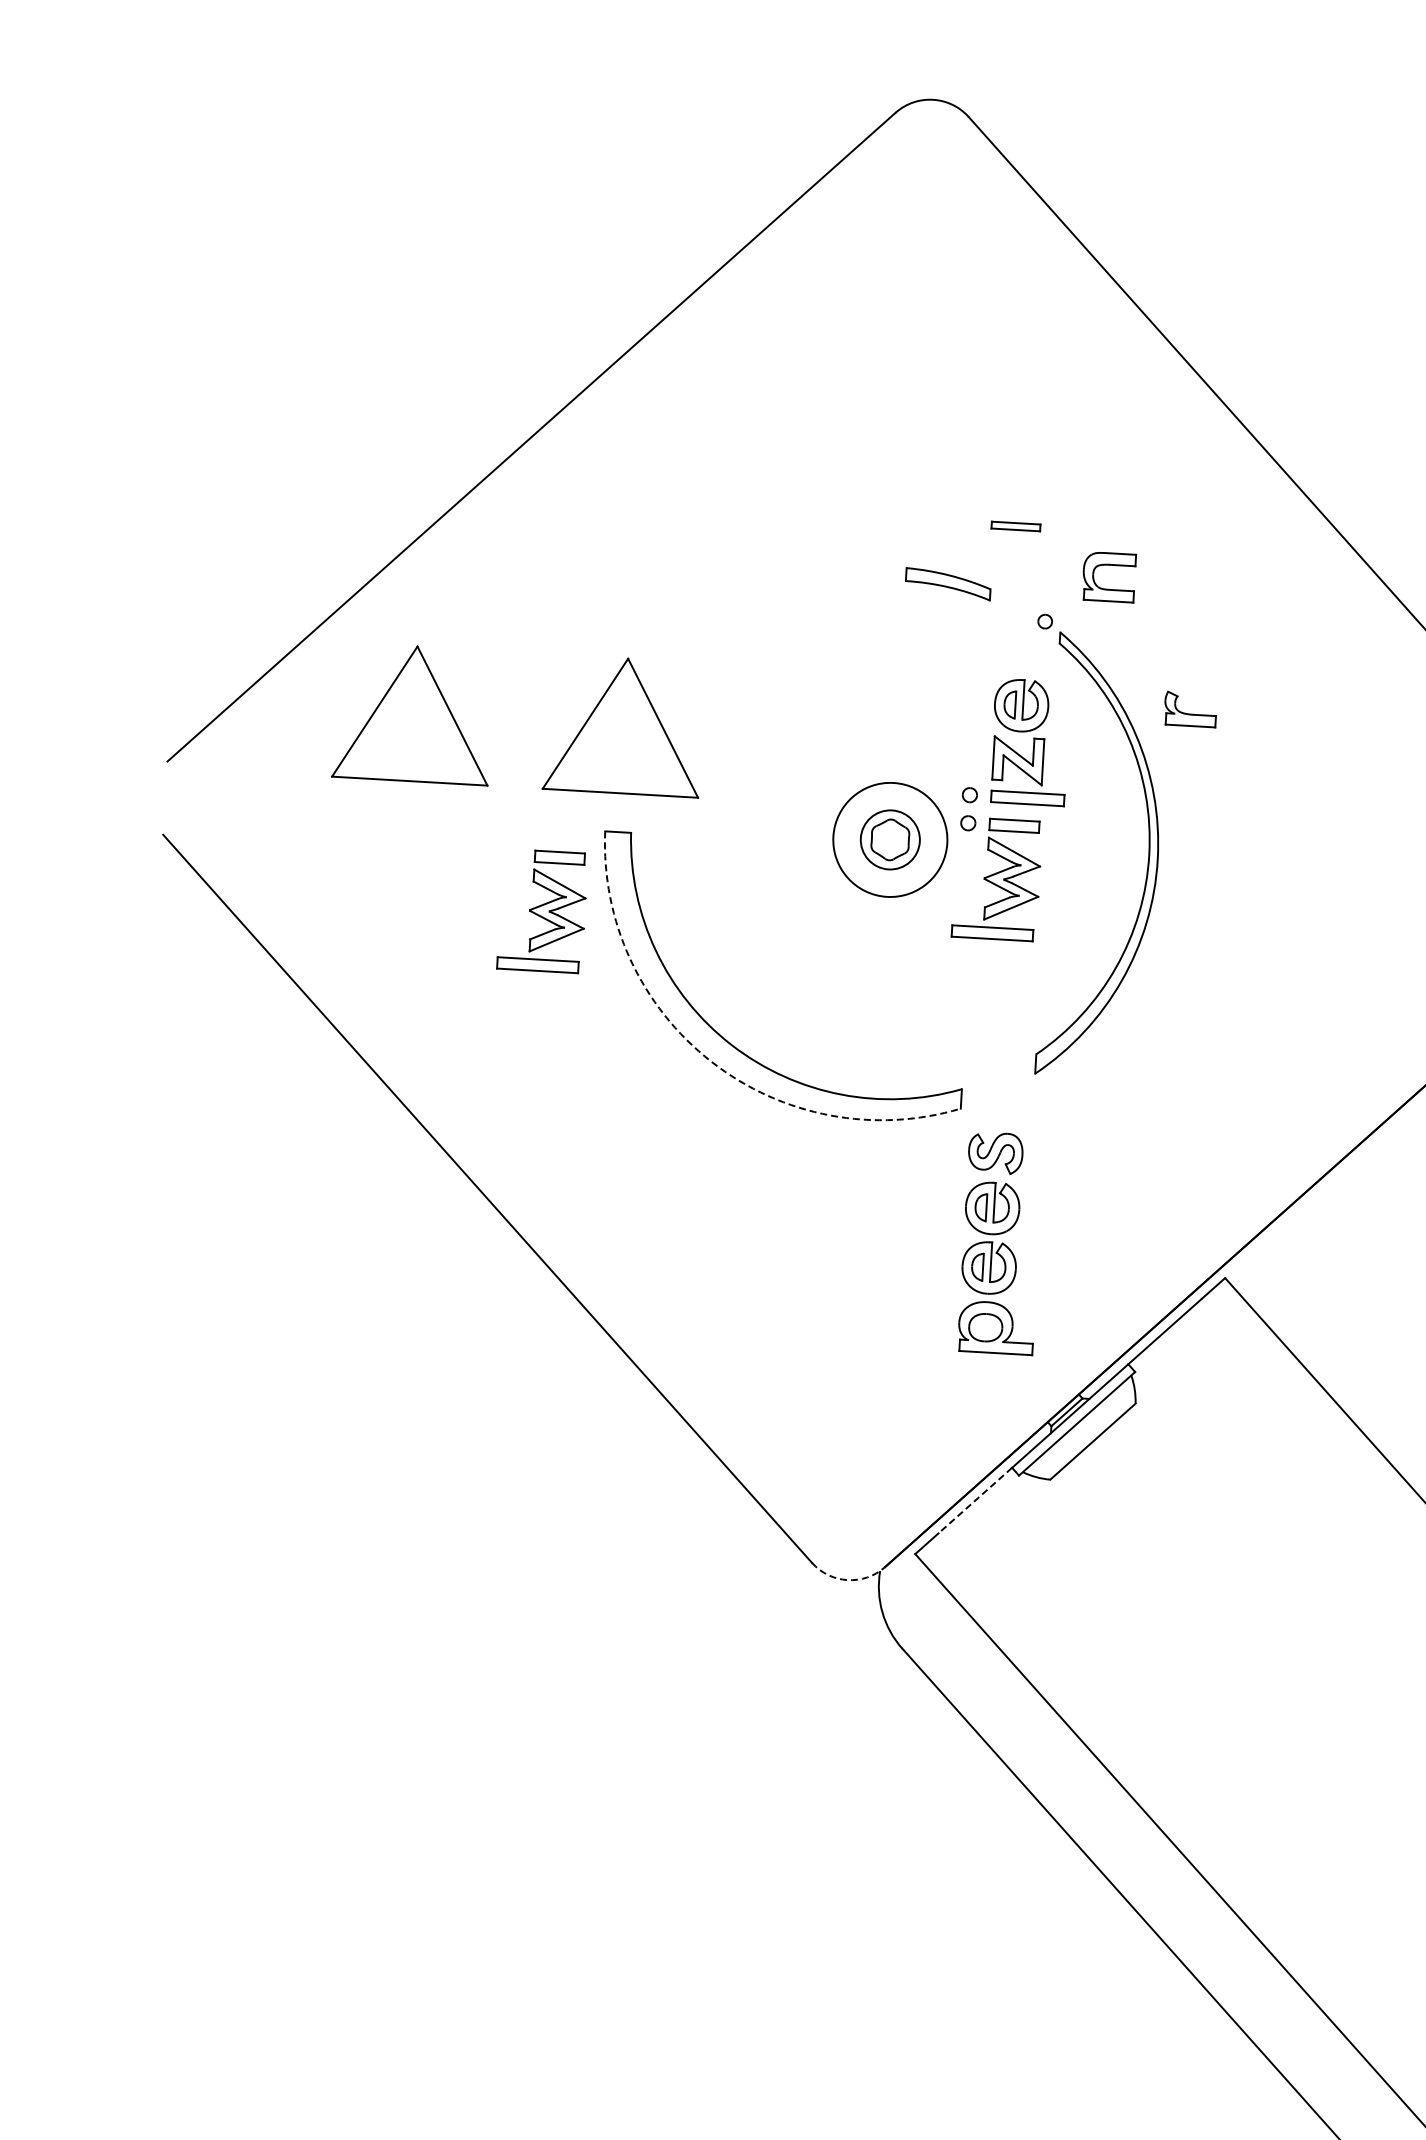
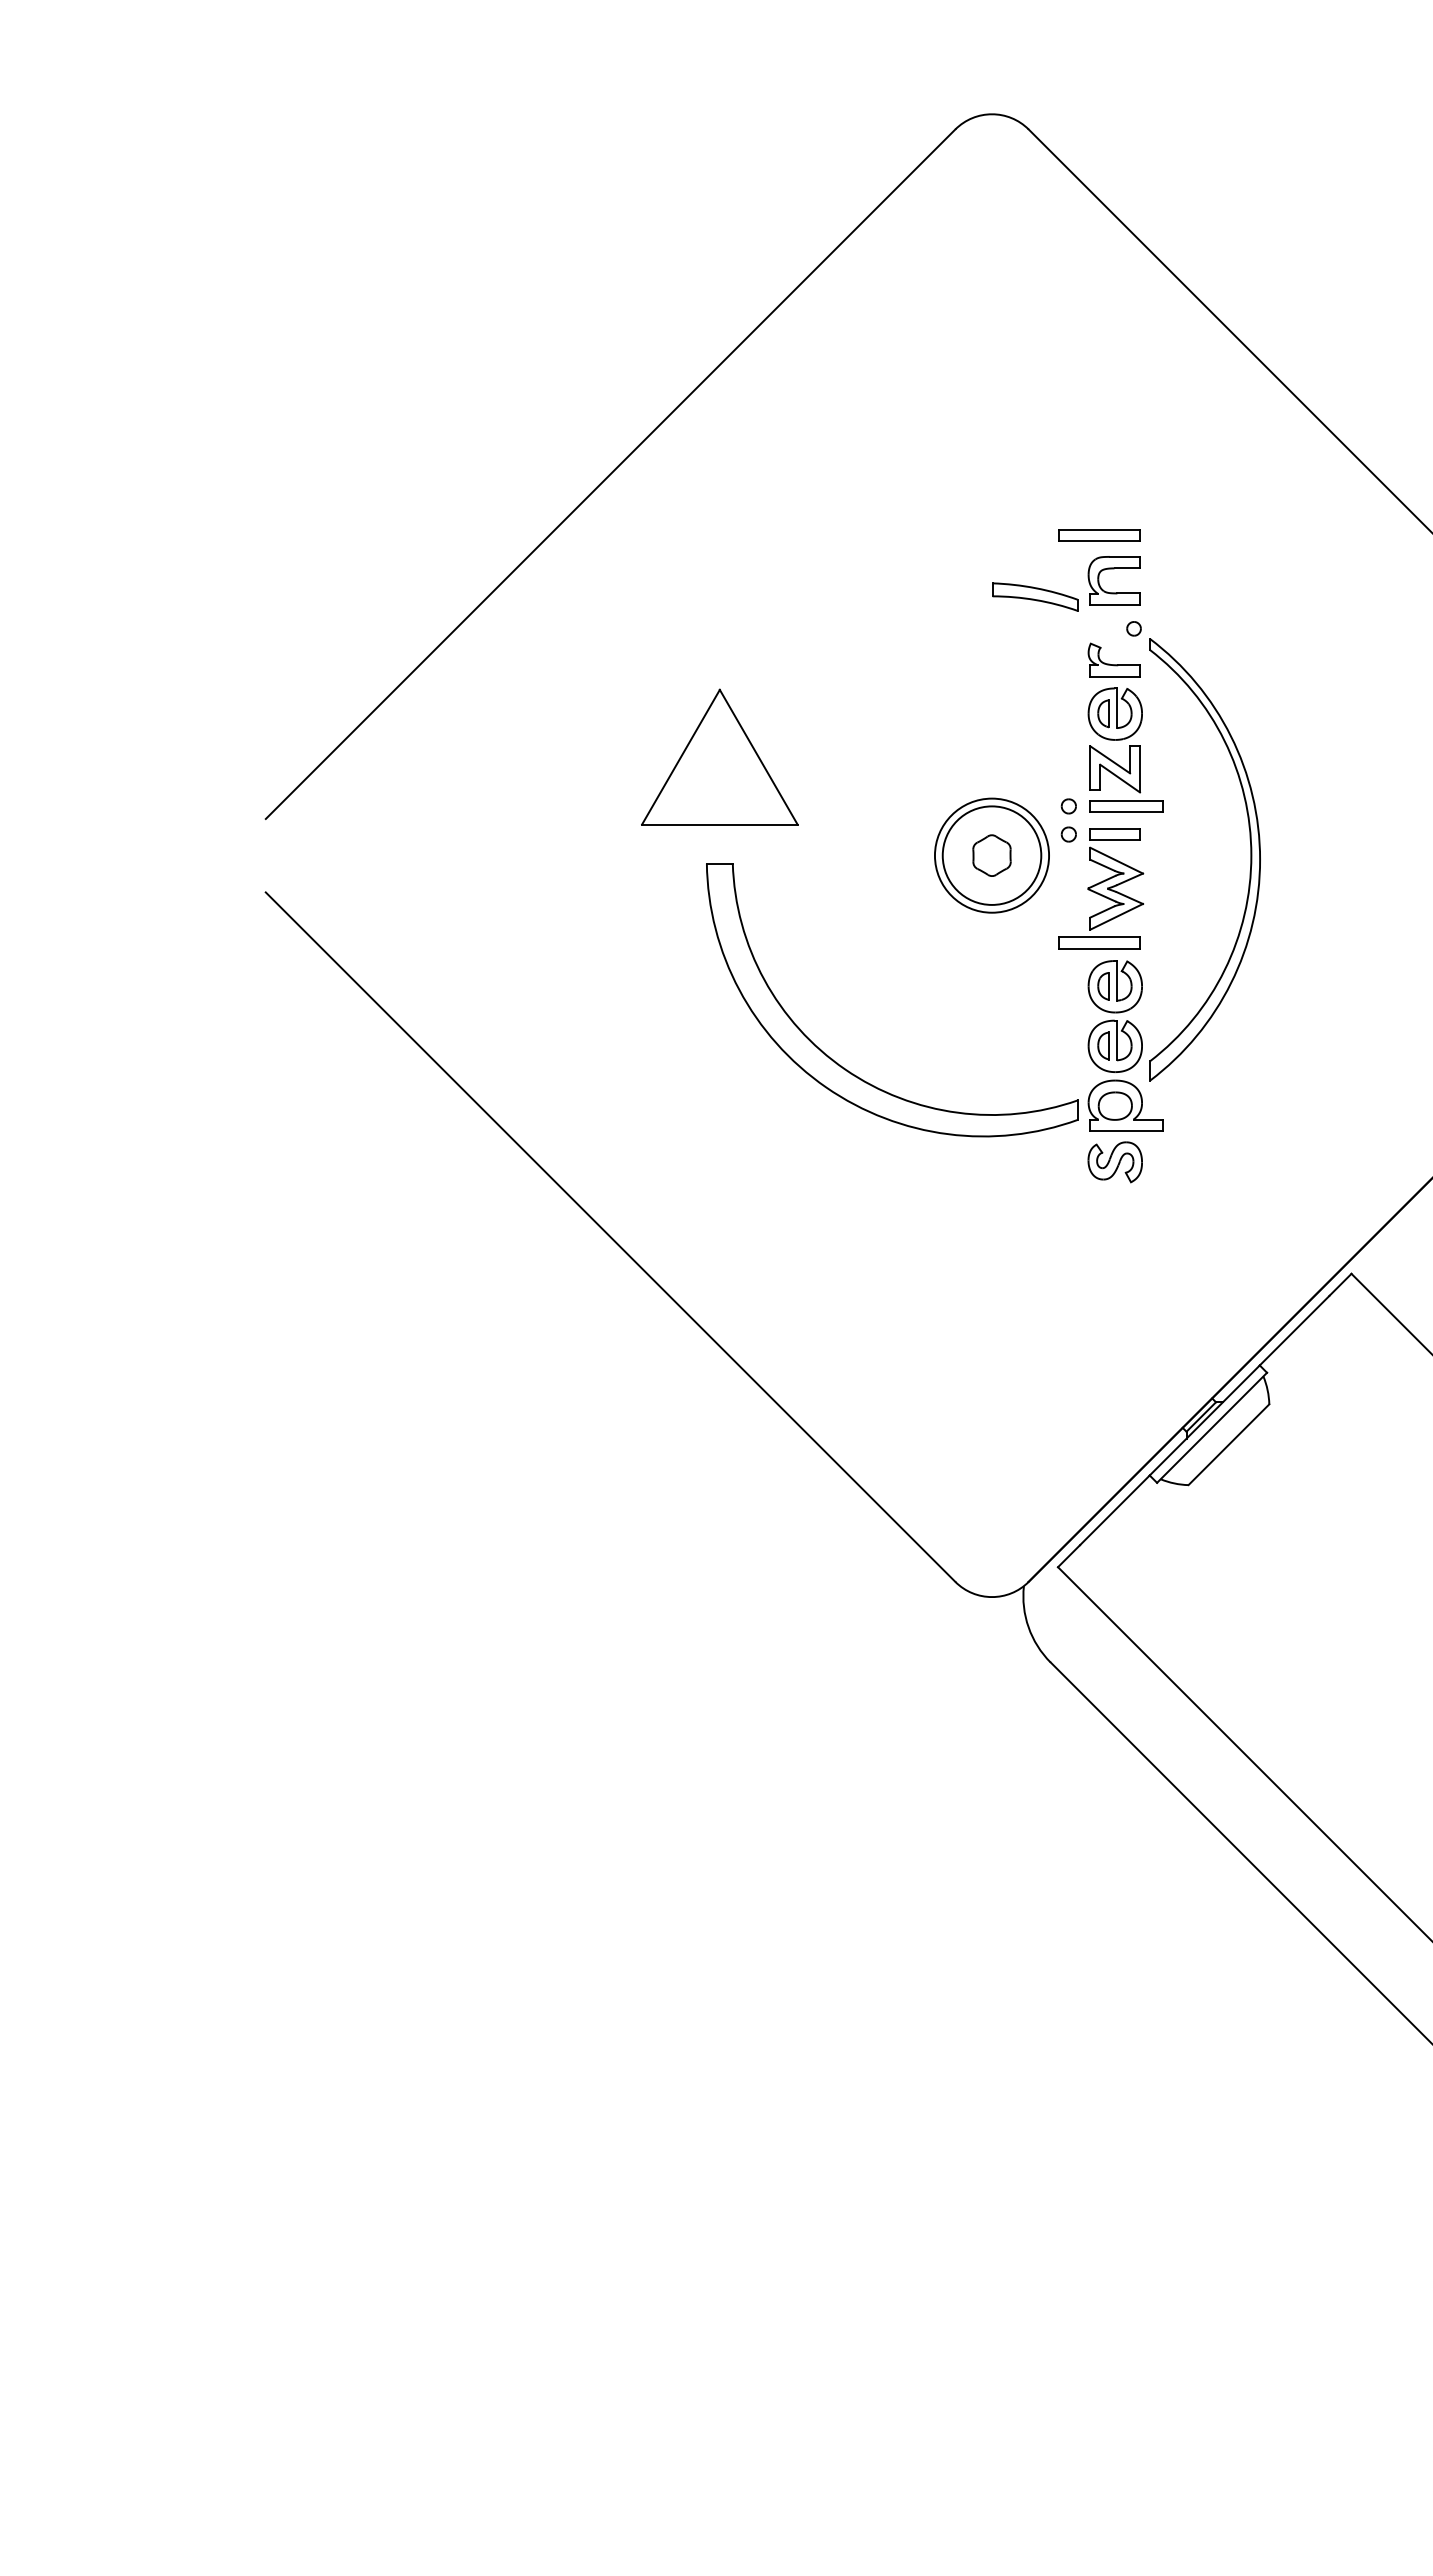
part: (1016, 526) -> (1099, 535), size x1.67
part: (1108, 565) -> (1113, 569), moved
part: (1189, 708) -> (1113, 659), moved
part: (413, 713) -> (508, 756), removed
circle: (889, 839) -> (991, 855), size x1.67
part: (543, 910) -> (649, 946), removed
arc: (711, 1061) -> (826, 1087), dashed -> solid
part: (999, 1267) -> (1125, 1045), moved
line: (974, 1500) -> (1114, 1510), dashed -> solid
arc: (848, 1580) -> (992, 1597), dashed -> solid

